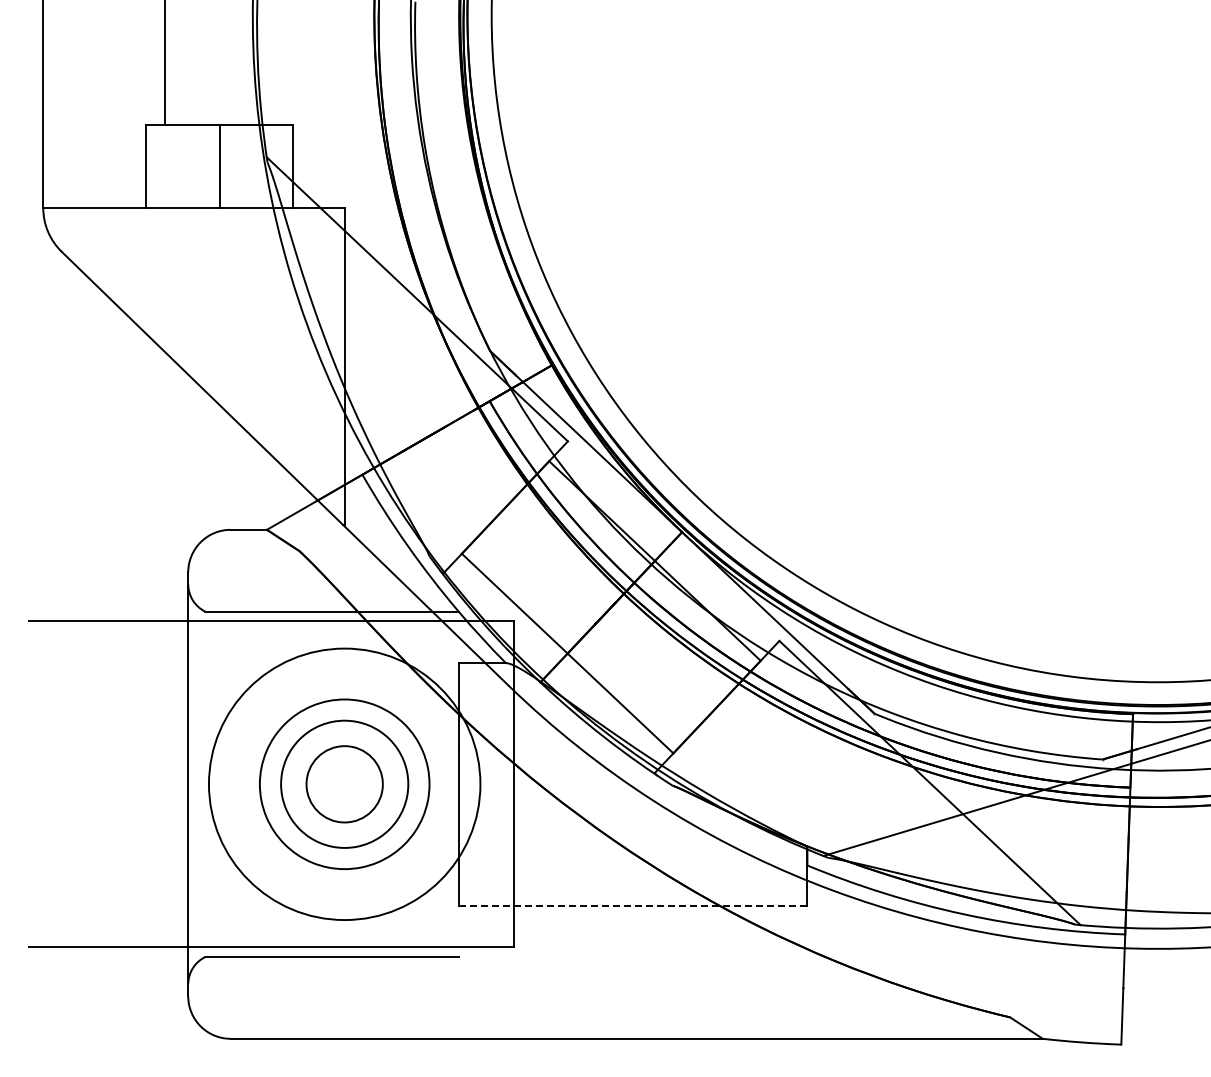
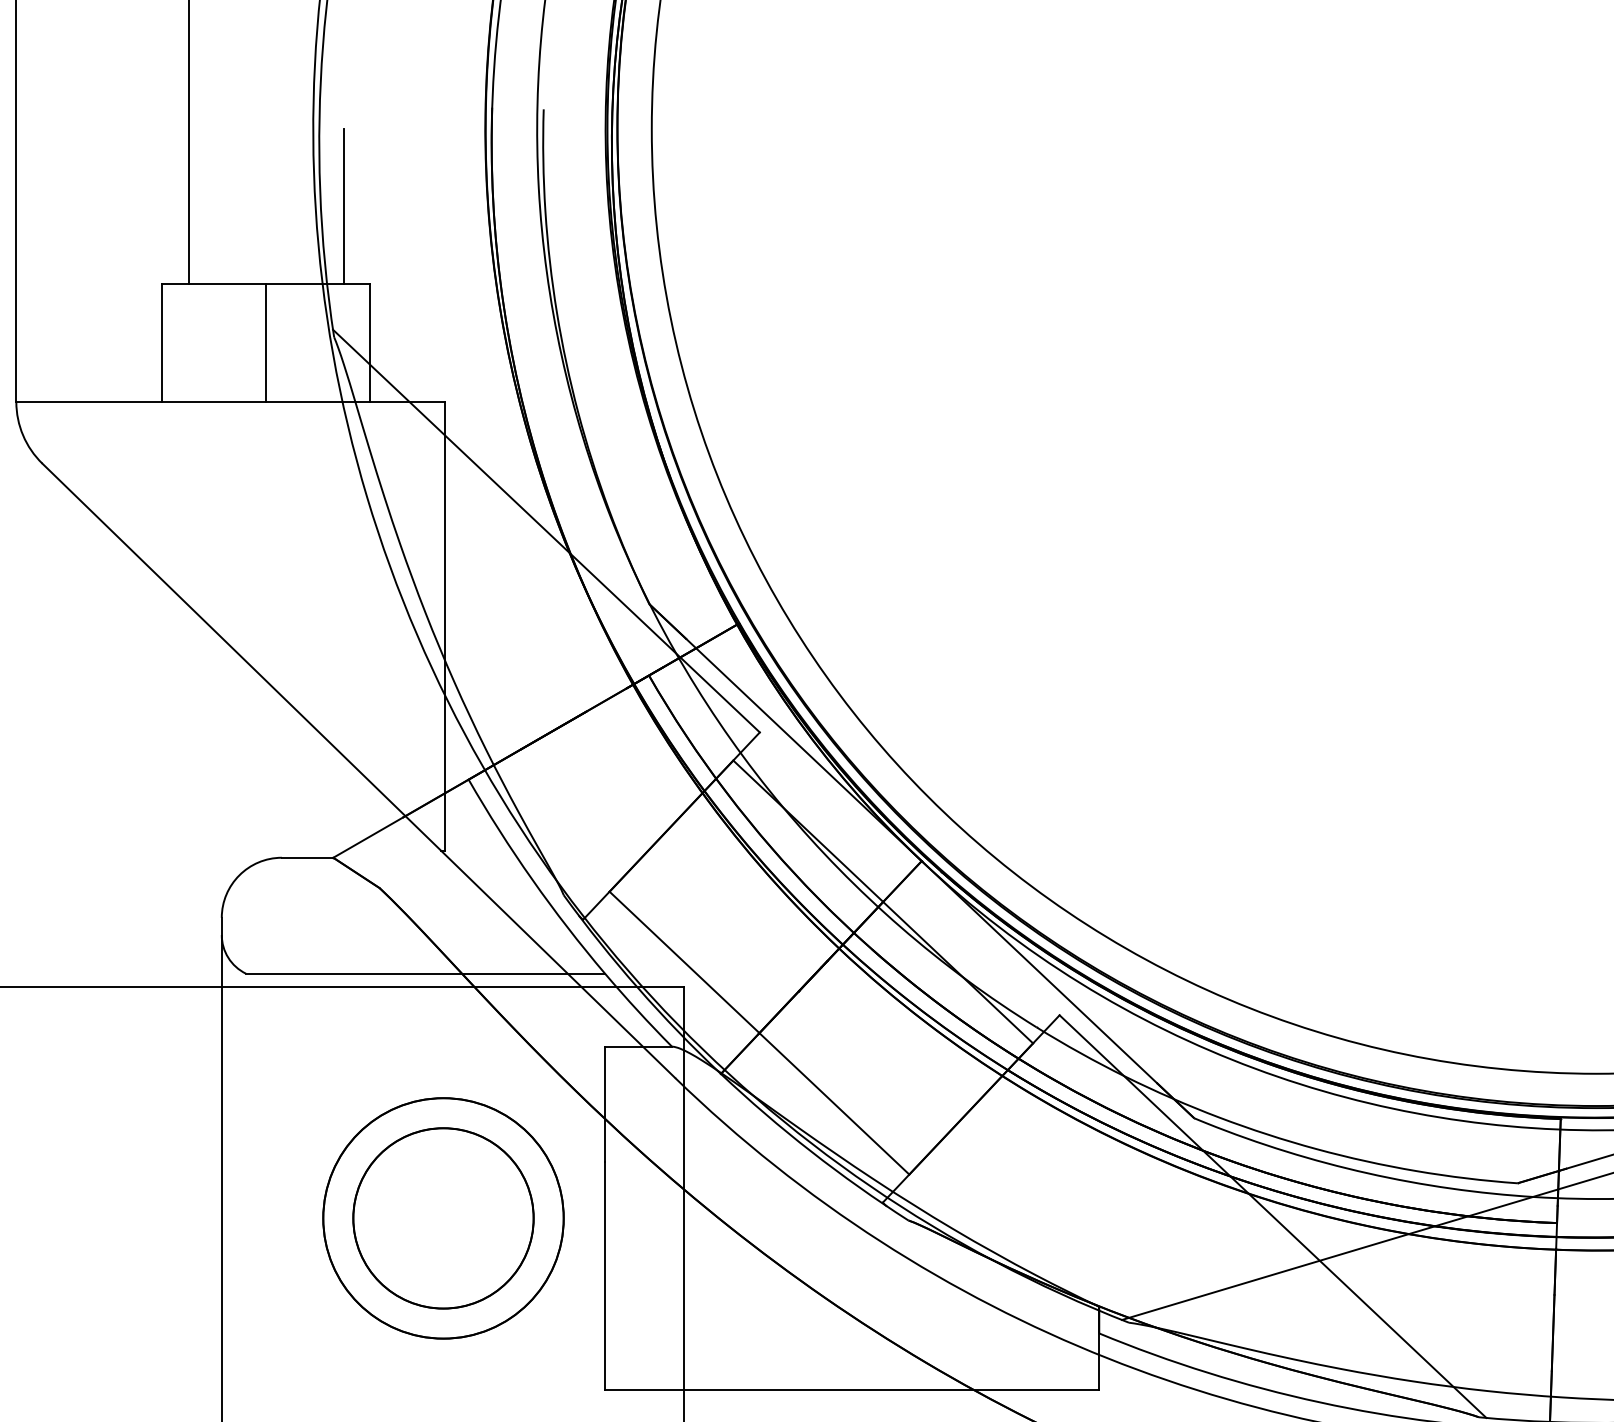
line: (274, 69) -> (344, 205), added
circle: (344, 783) -> (443, 1217), size x1.67
circle: (344, 784) -> (443, 1218), size x0.62
line: (633, 905) -> (852, 1390), dashed -> solid

